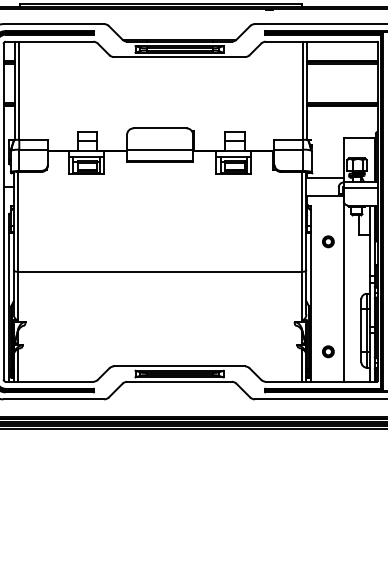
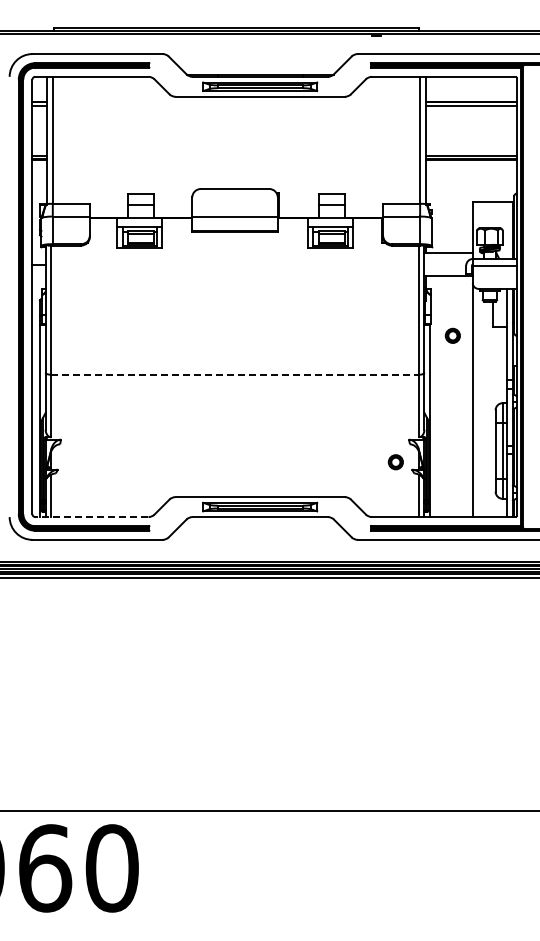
line: (160, 271) -> (235, 374), solid -> dashed
part: (328, 351) -> (395, 462), moved
line: (49, 382) -> (91, 517), solid -> dashed

